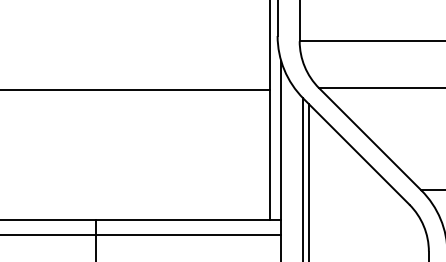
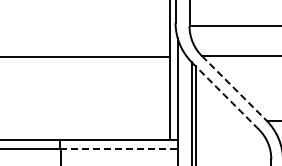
line: (370, 139) -> (234, 88), solid -> dashed
line: (356, 150) -> (225, 95), solid -> dashed
line: (189, 234) -> (119, 148), solid -> dashed

